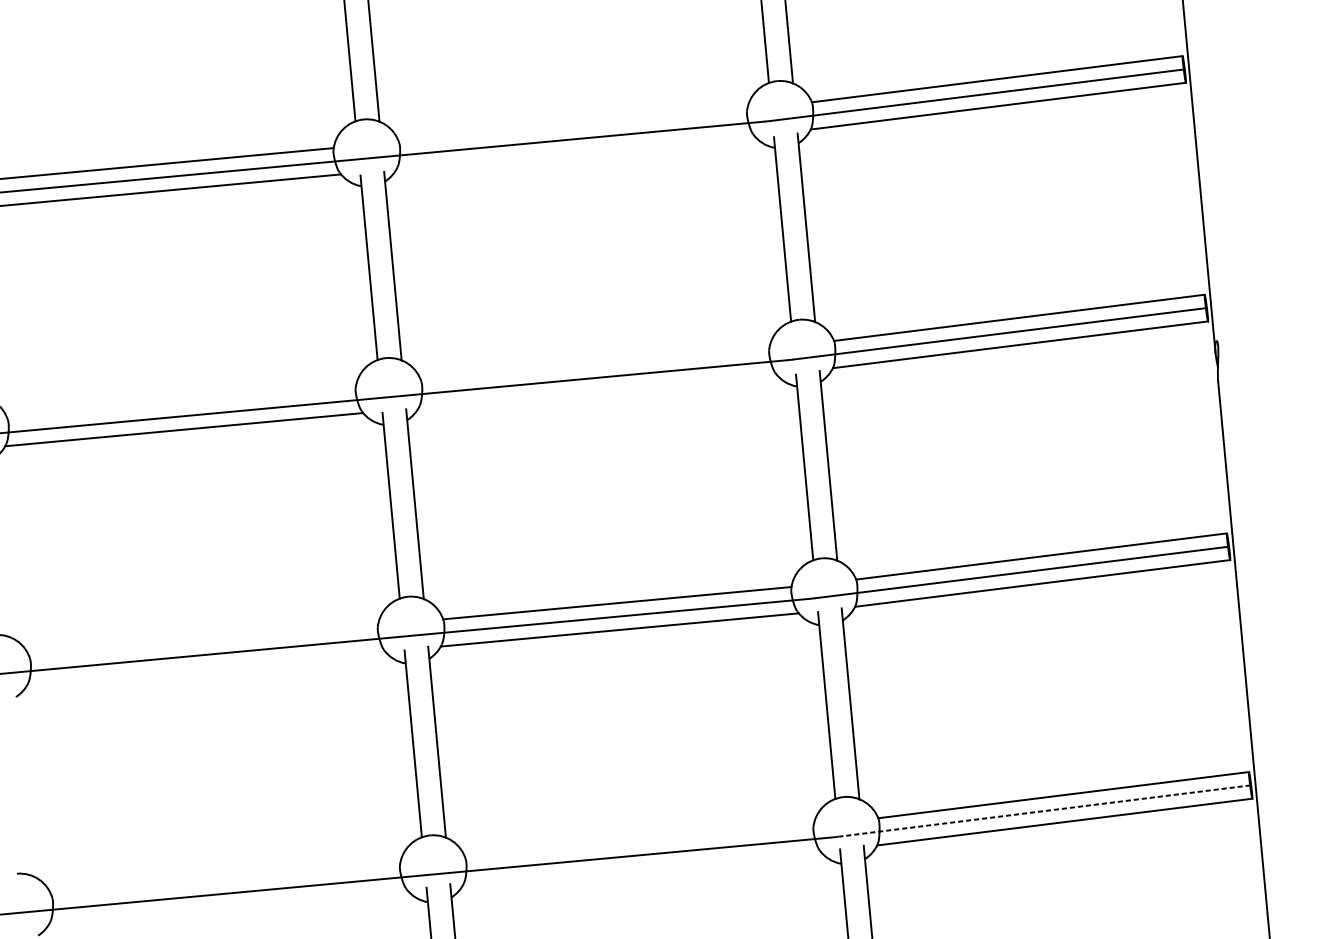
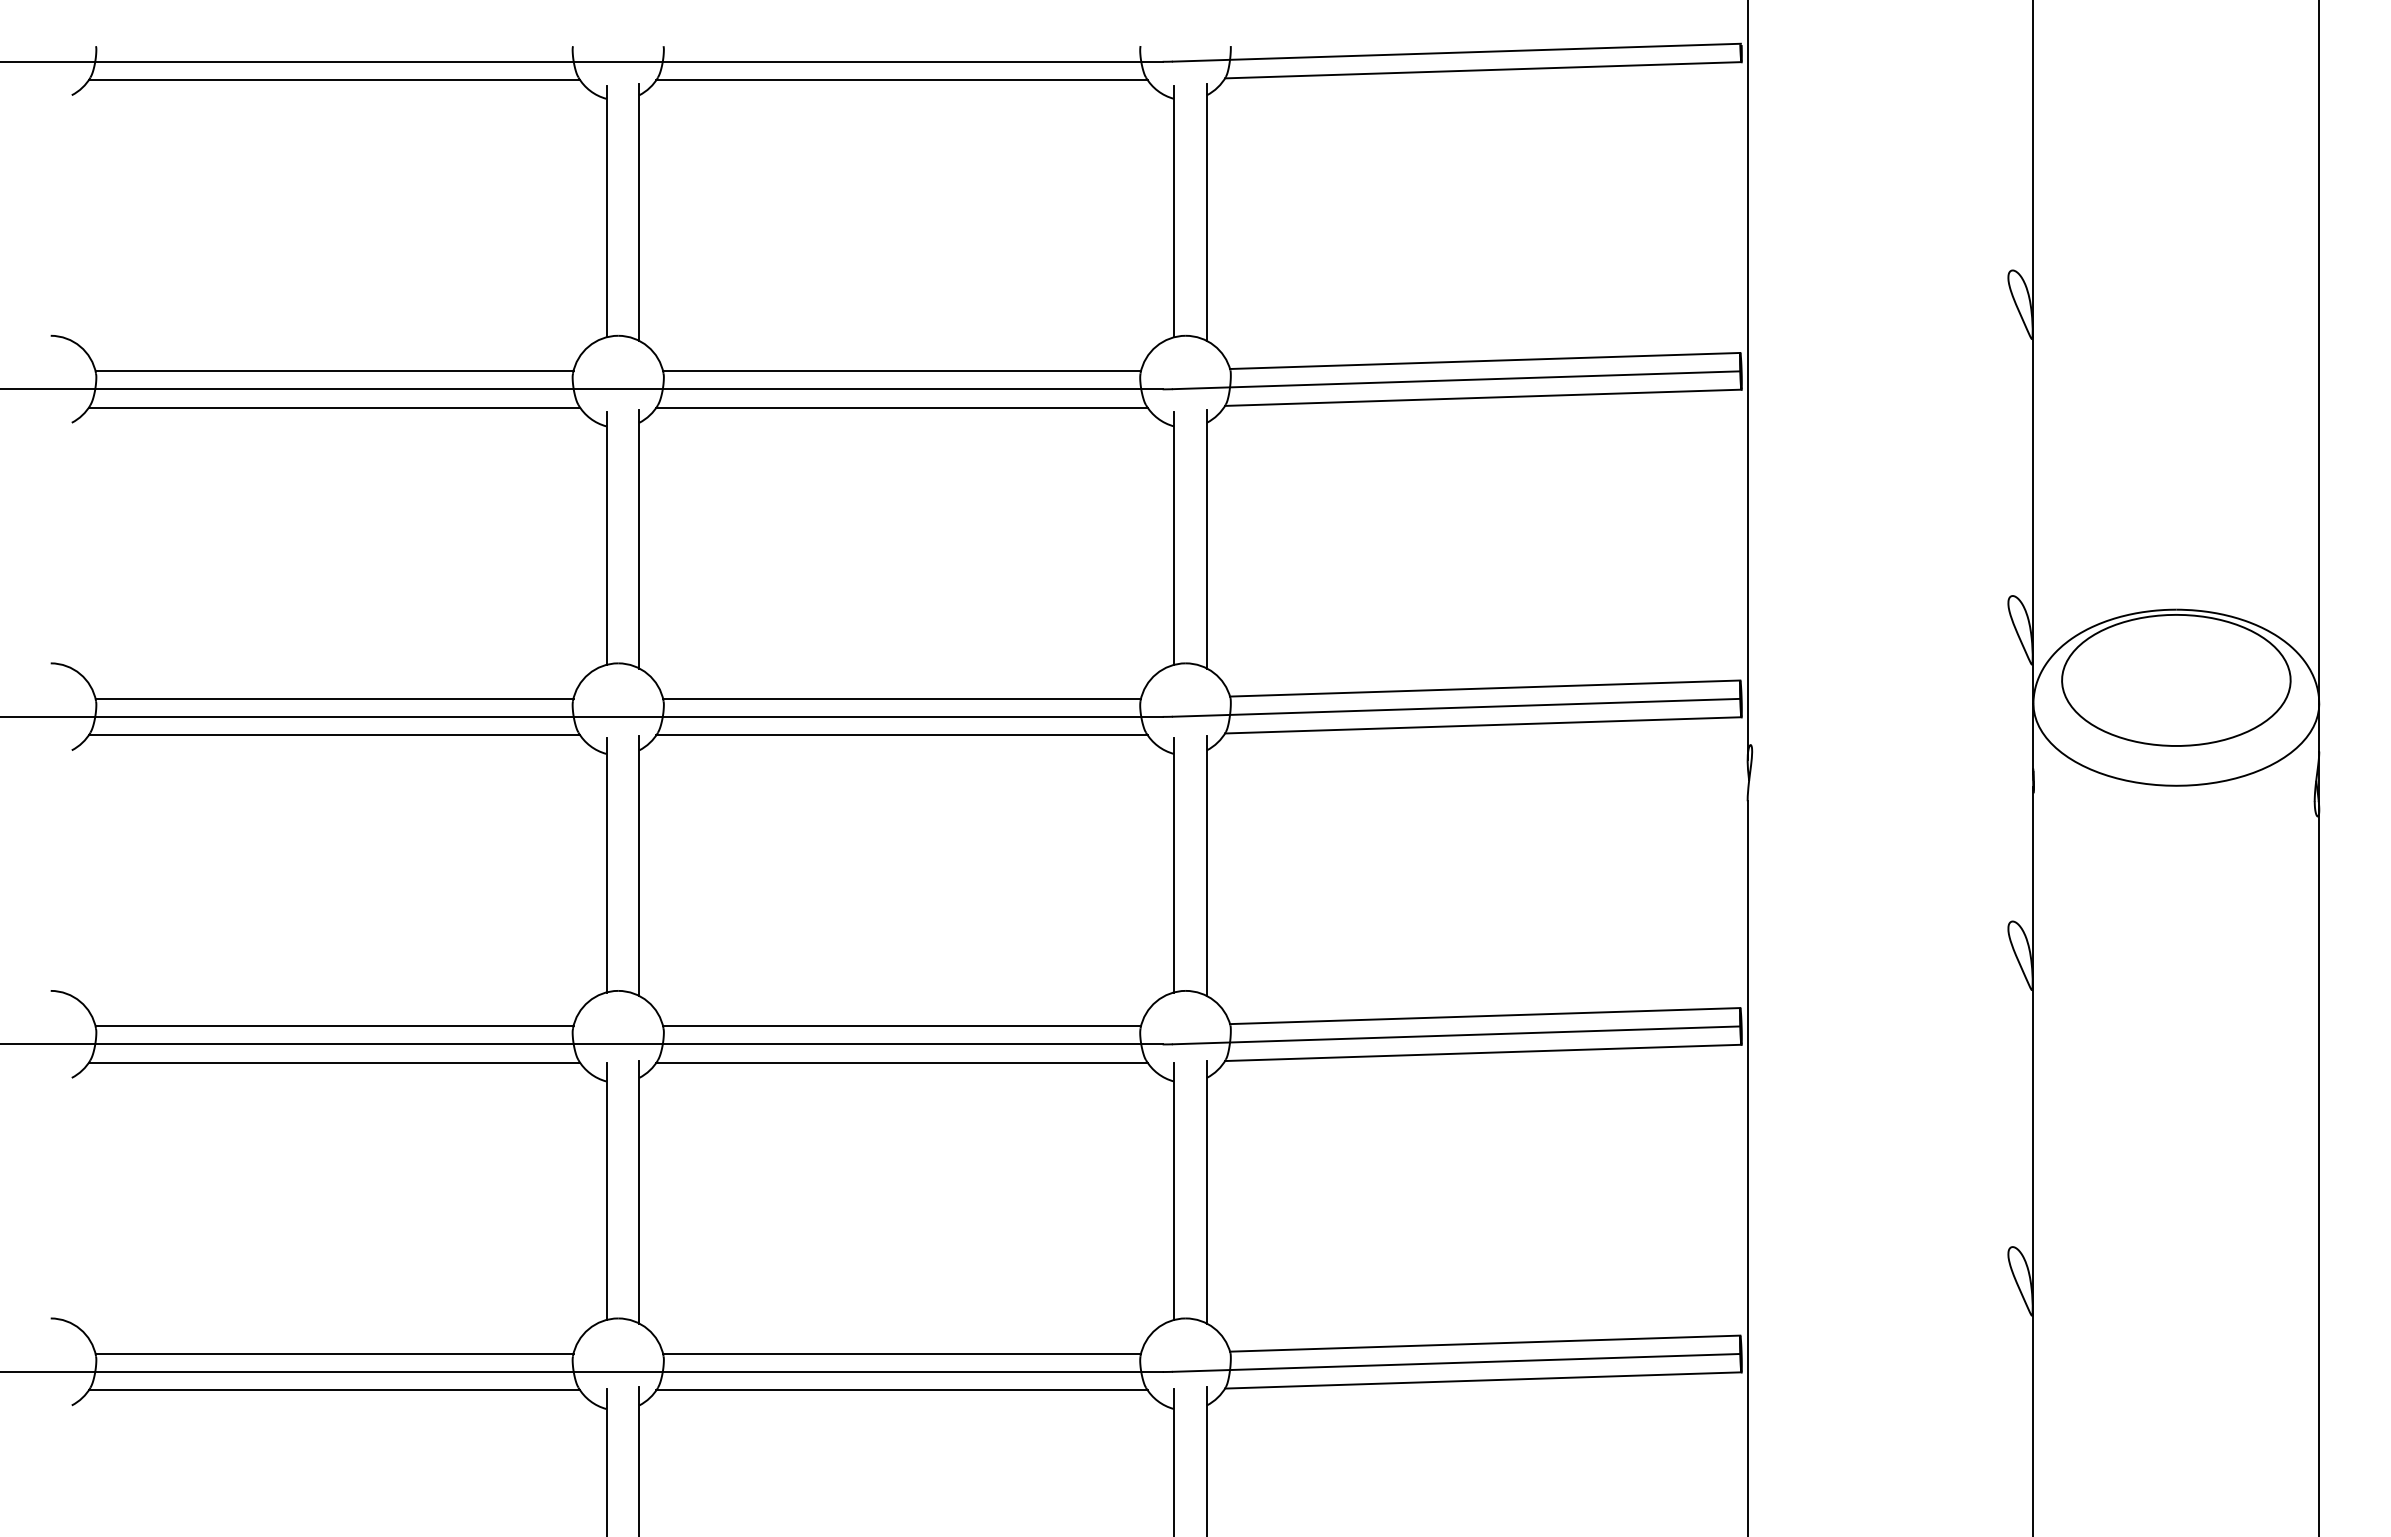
line: (573, 125) -> (902, 370), added
line: (575, 152) -> (901, 407), added
line: (595, 364) -> (902, 698), added
line: (597, 391) -> (901, 735), added
line: (181, 402) -> (334, 698), added
line: (203, 641) -> (334, 1026), added
line: (206, 668) -> (334, 1062), added
line: (1044, 810) -> (1456, 1362), dashed -> solid
line: (639, 841) -> (902, 1353), added
line: (641, 868) -> (901, 1390), added
line: (225, 880) -> (334, 1353), added
line: (228, 907) -> (334, 1390), added

